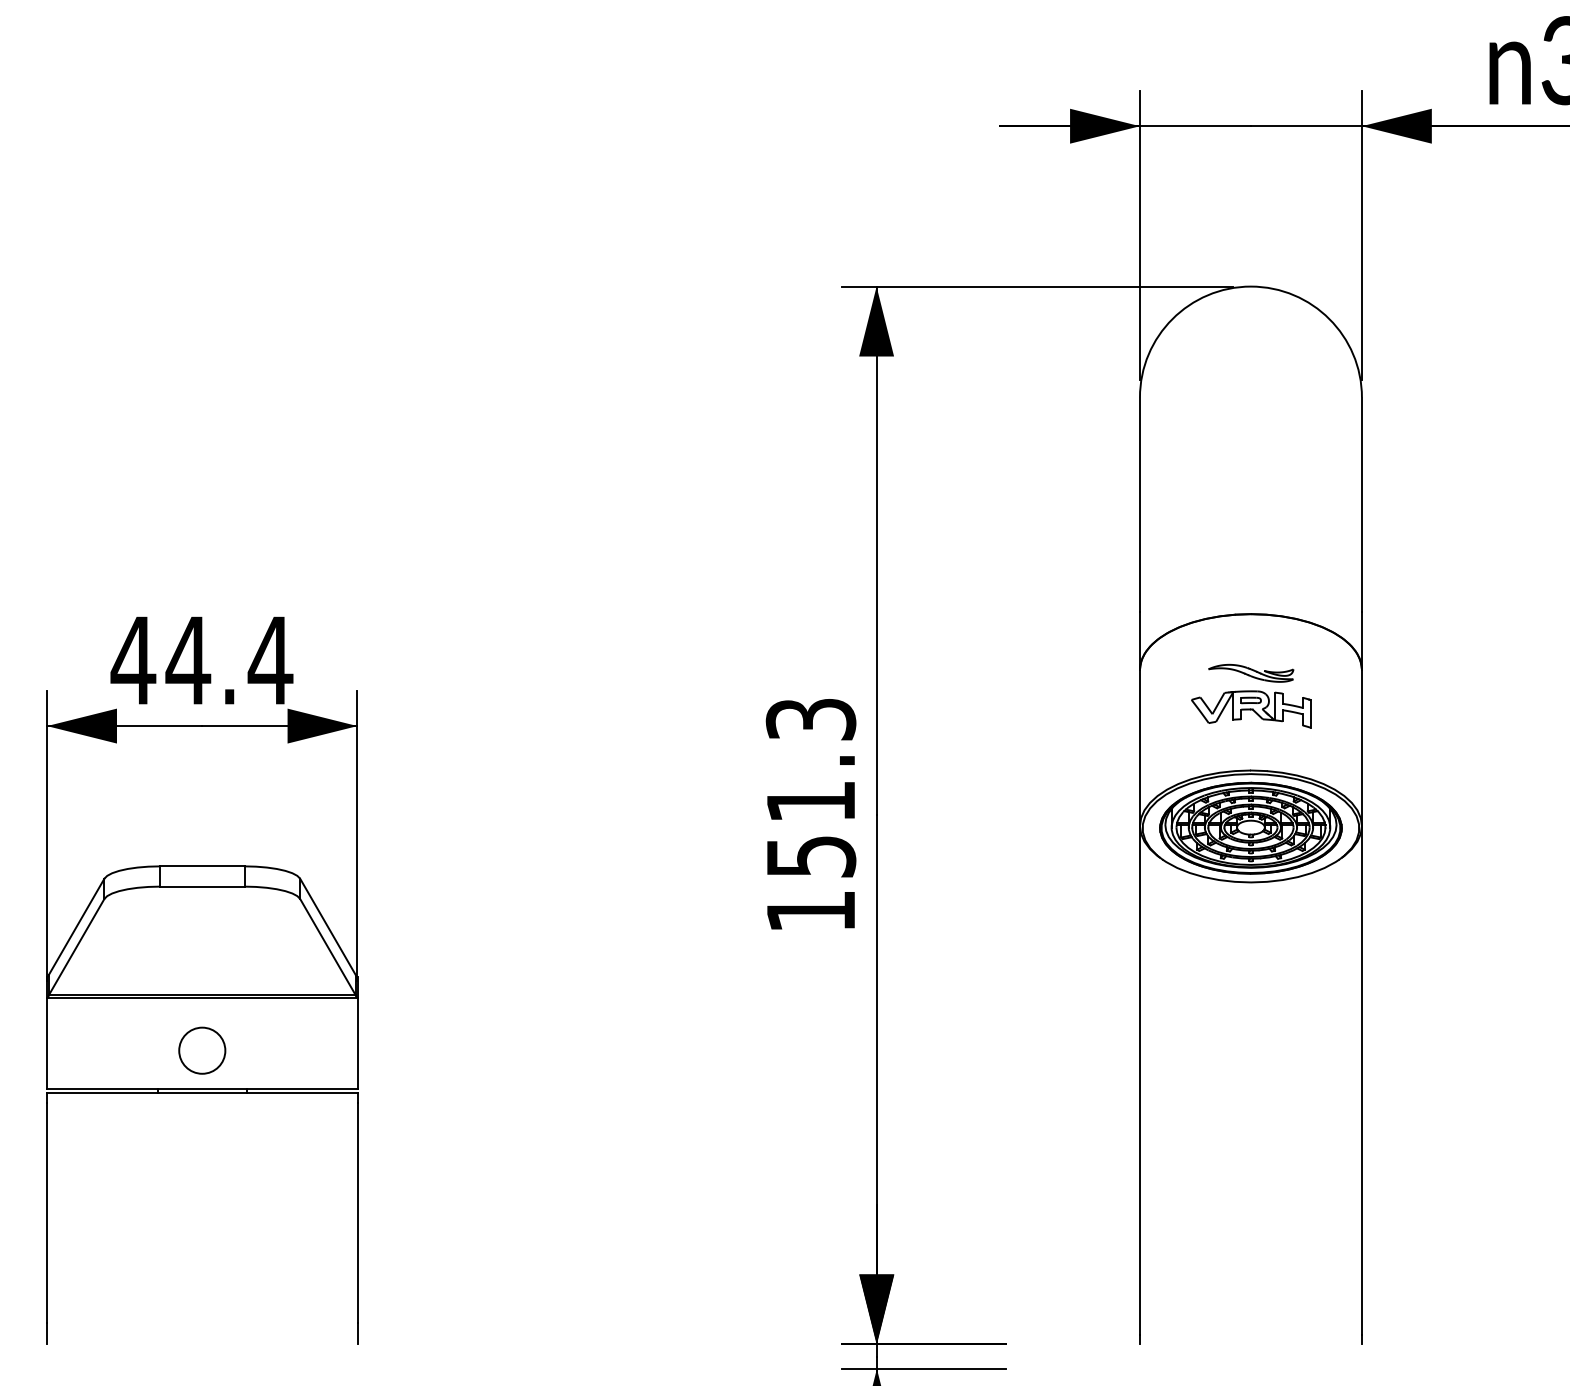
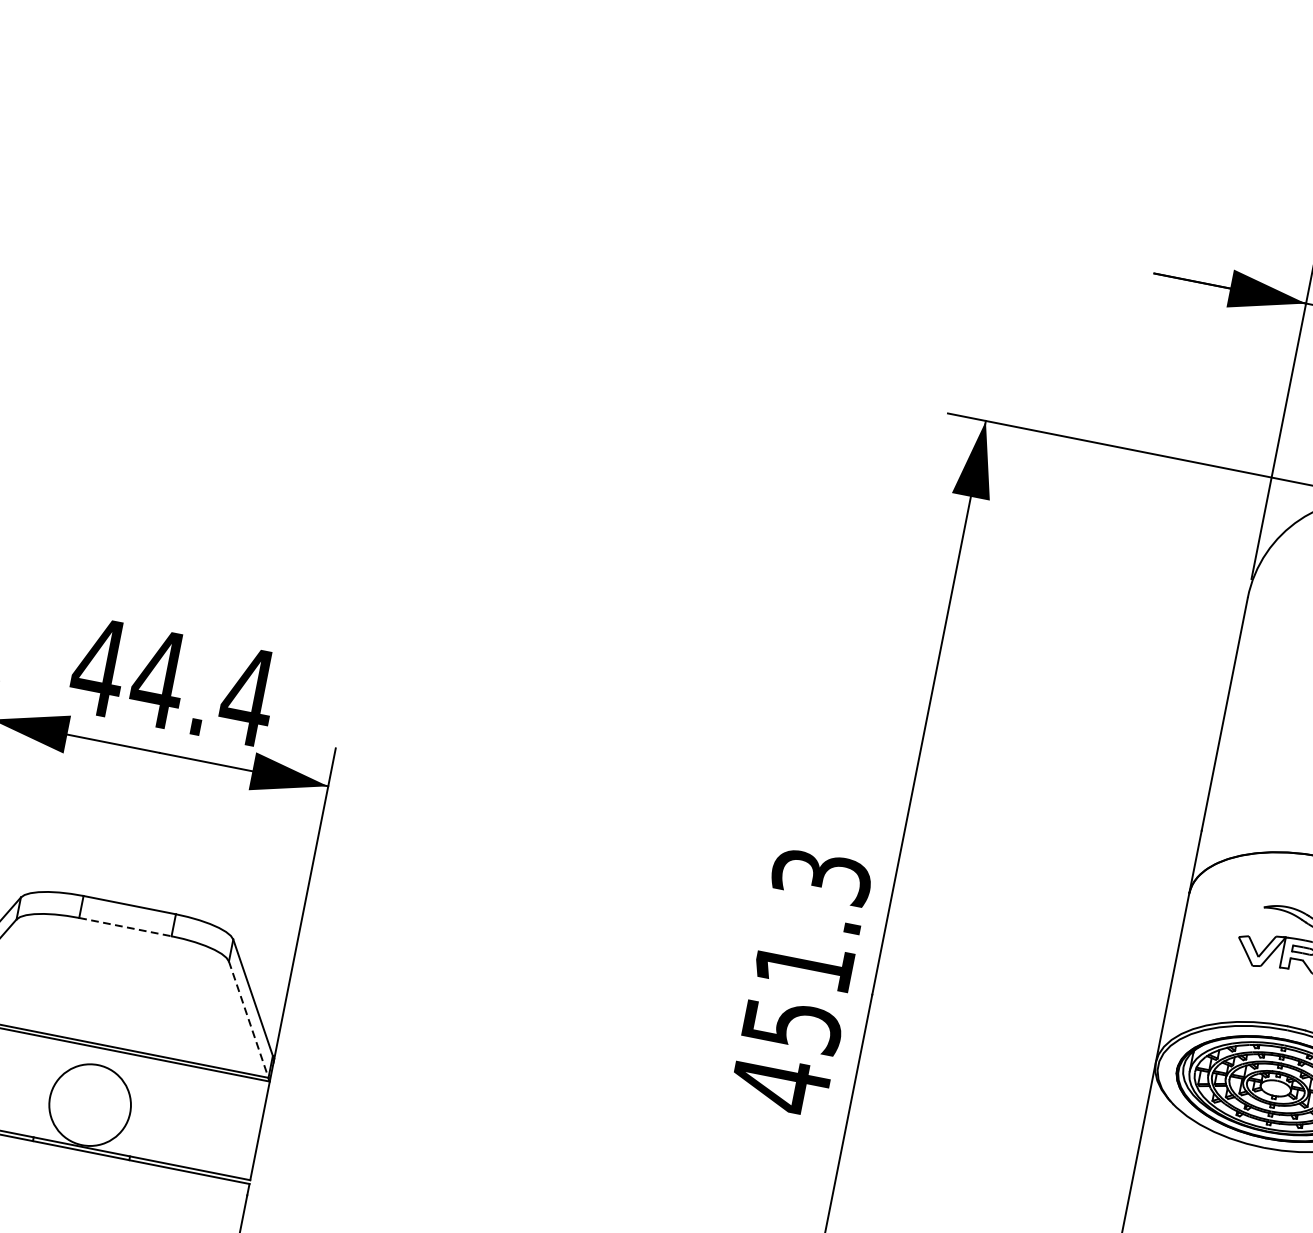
line: (202, 886) -> (125, 927), solid -> dashed
text: (810, 911) -> (779, 1084), 151.3 -> 451.3
line: (327, 947) -> (248, 1020), solid -> dashed
circle: (202, 1050) -> (90, 1104), size x1.6

